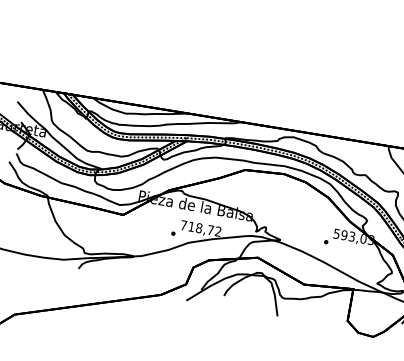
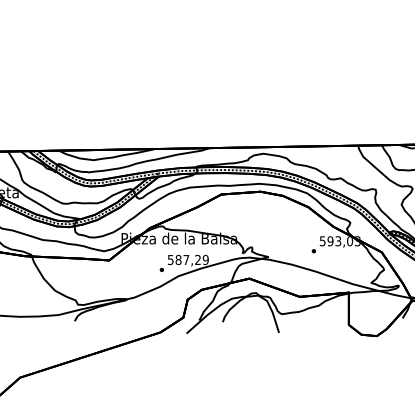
text: (200, 227) -> (187, 259), 718,72 -> 587,29

